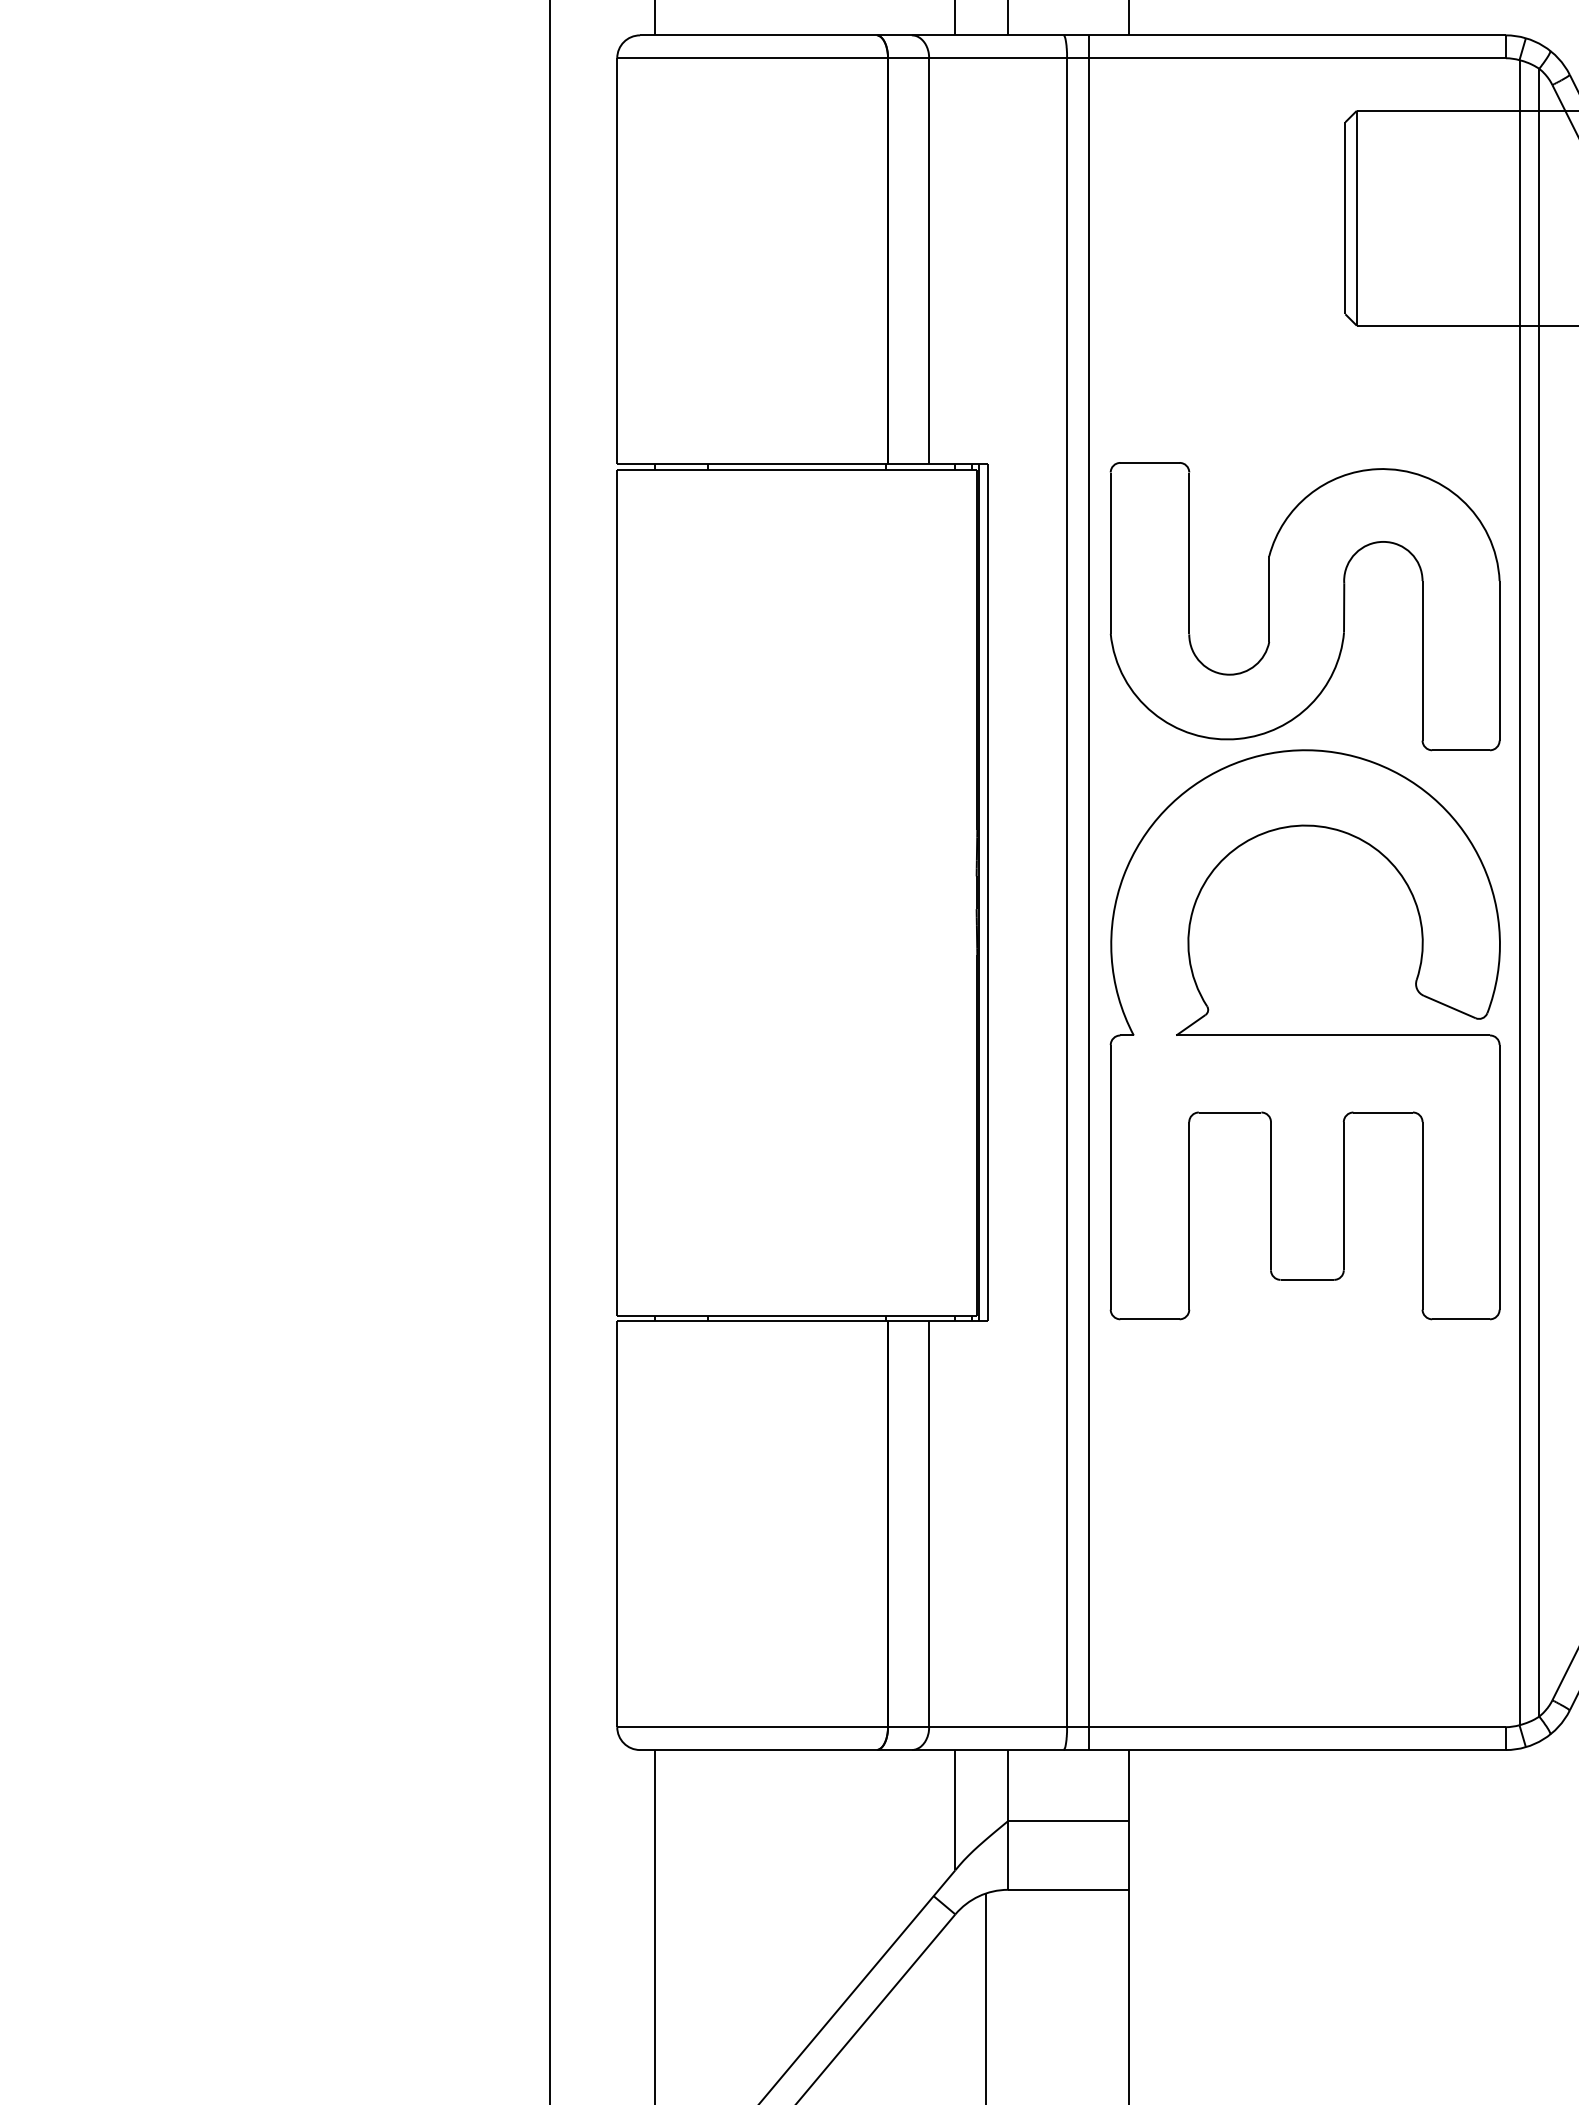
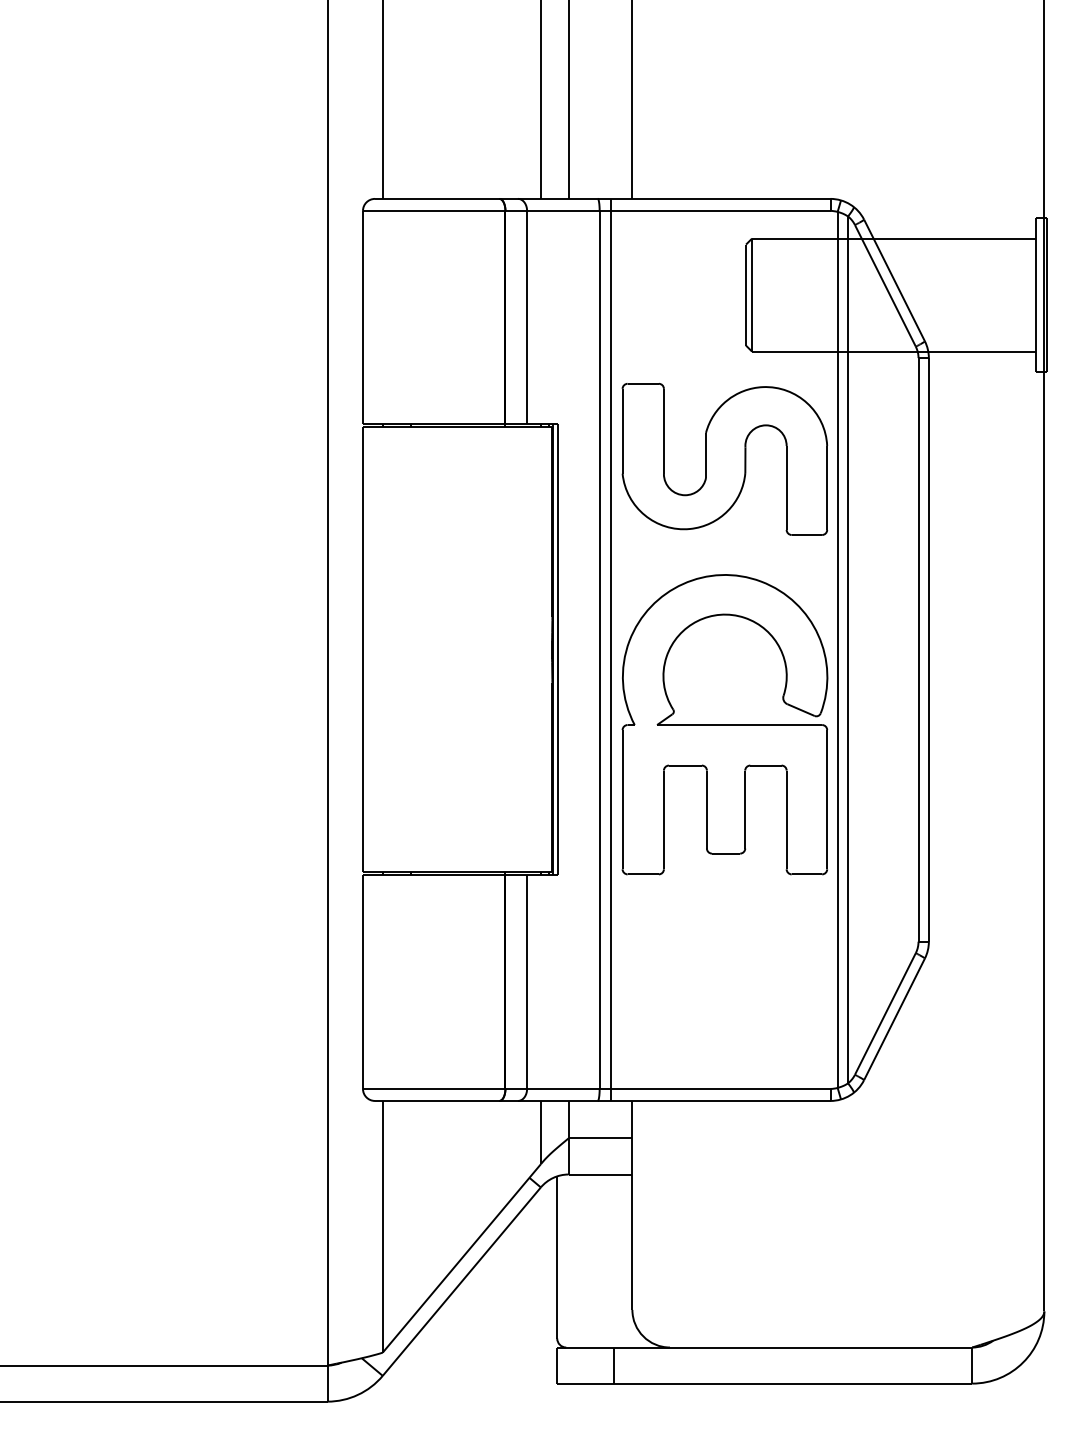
part: (1304, 606) -> (724, 459), moved

